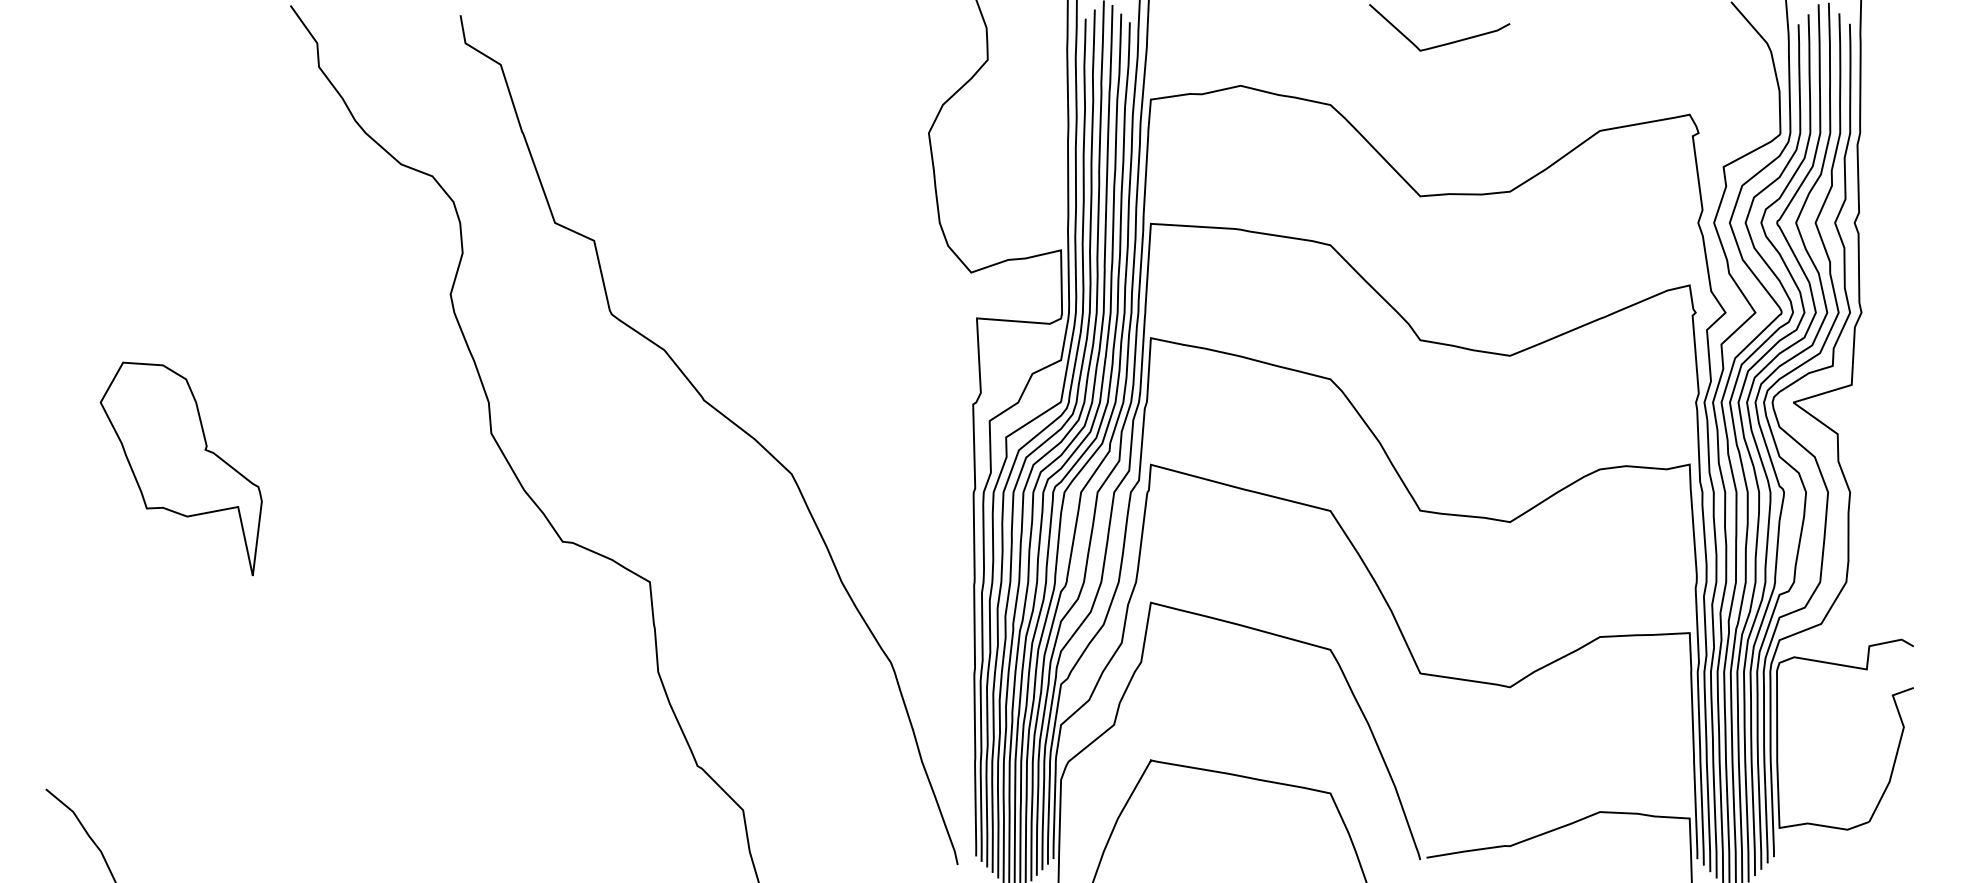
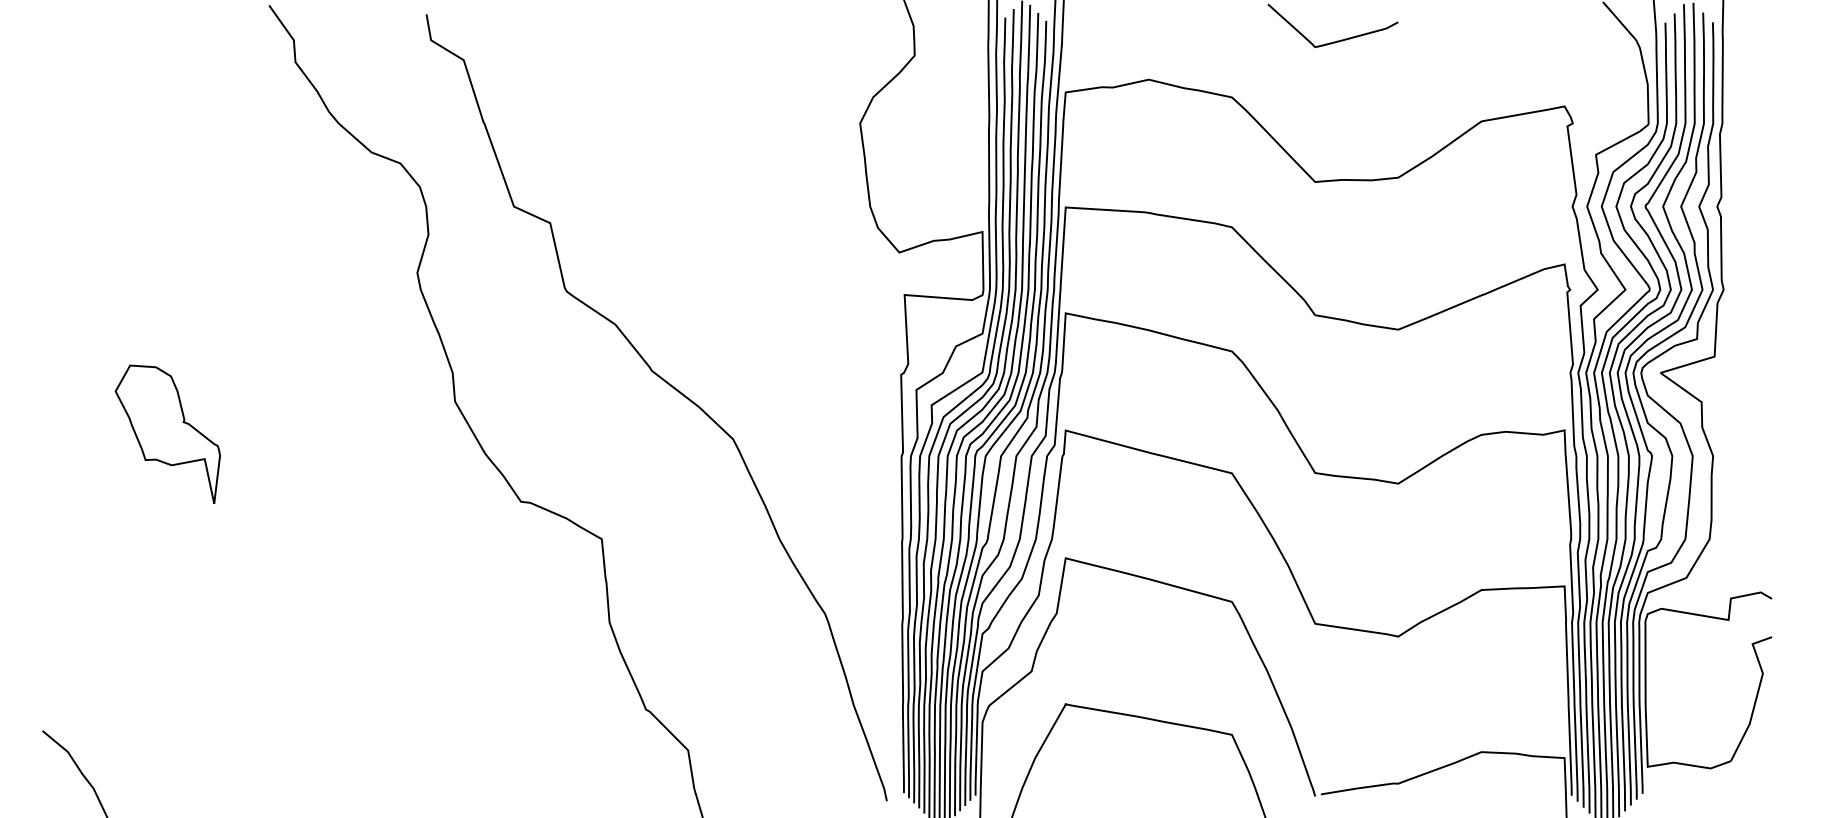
part: (180, 468) -> (167, 433), size x0.7

